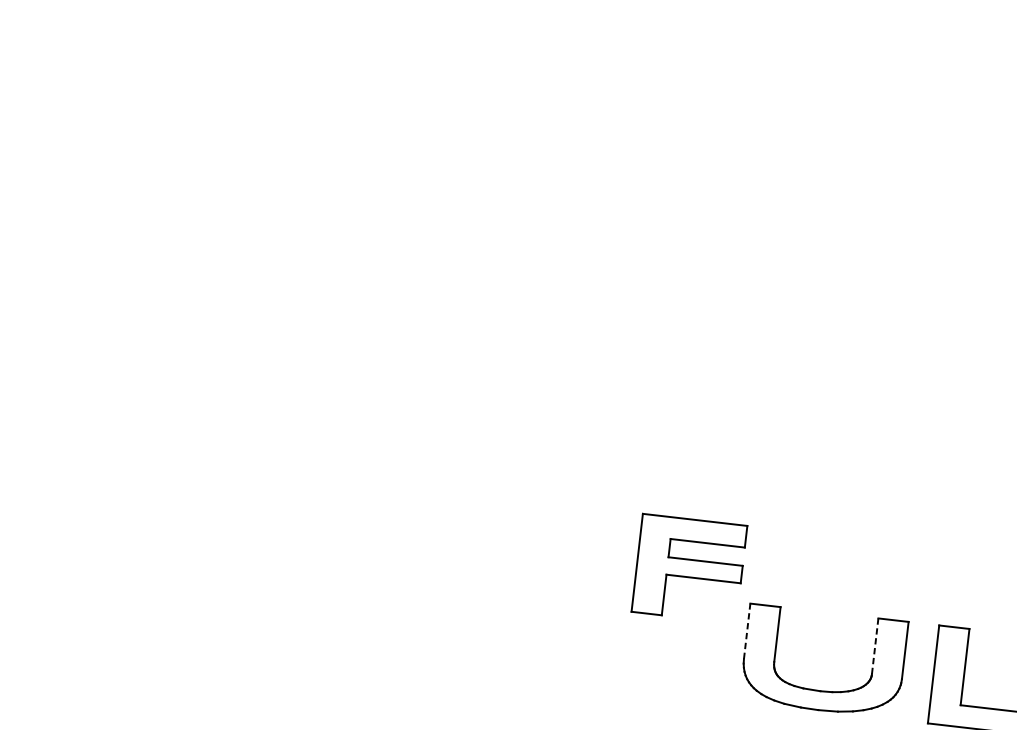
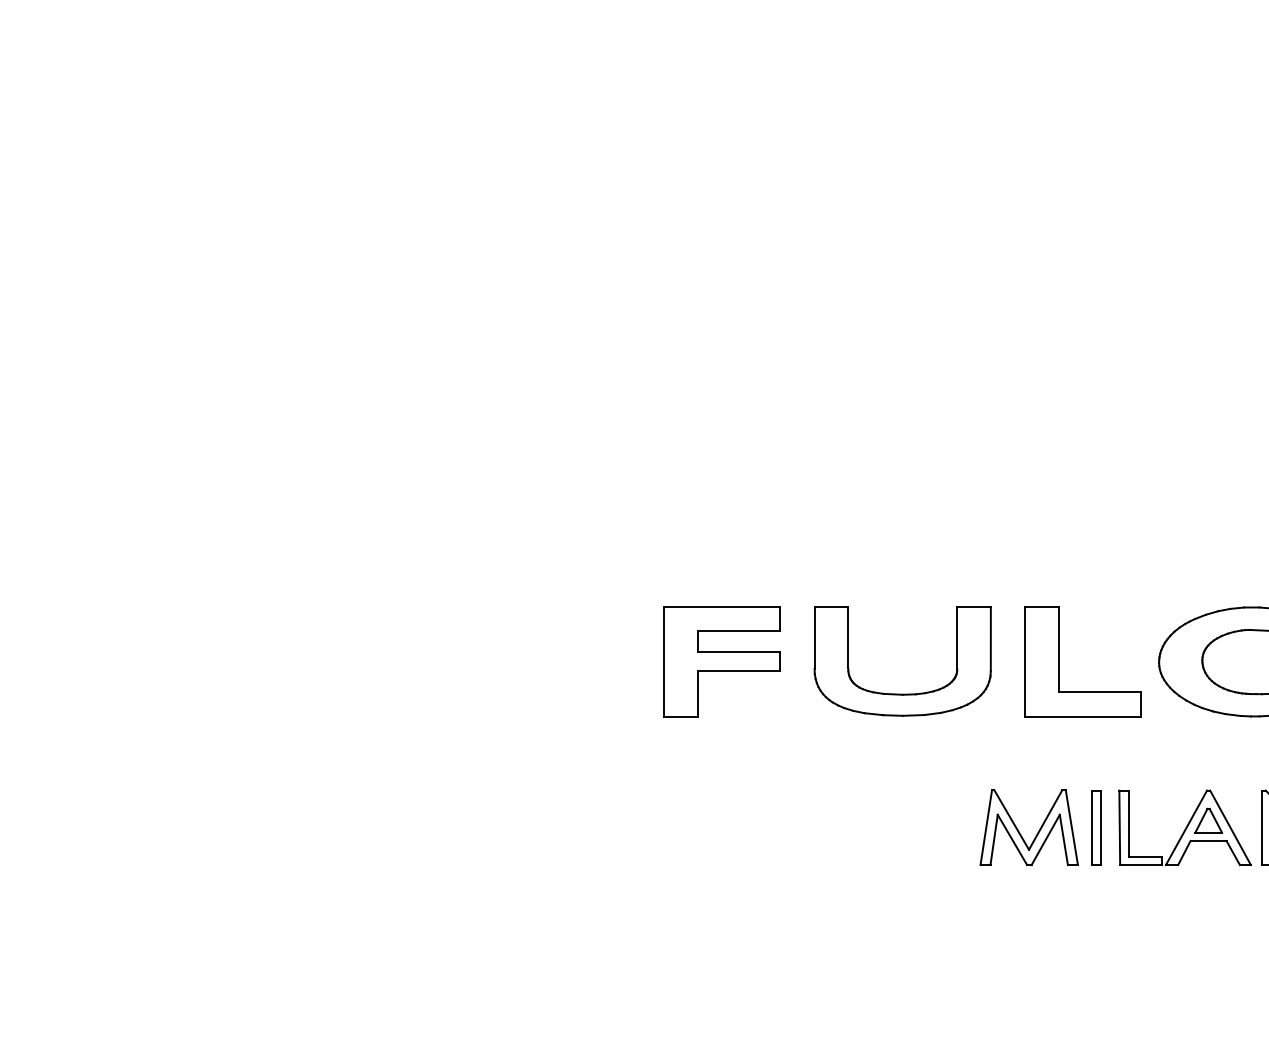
part: (688, 568) -> (721, 661), moved
line: (747, 631) -> (814, 638), dashed -> solid
line: (875, 646) -> (957, 638), dashed -> solid

